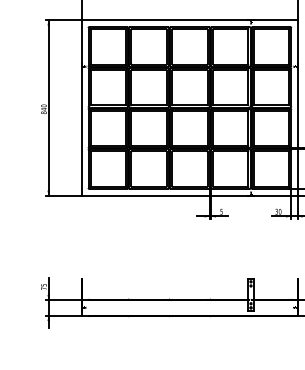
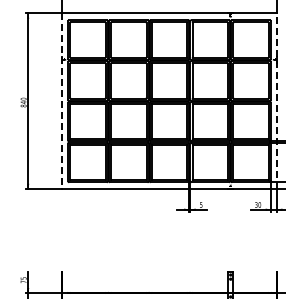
line: (82, 108) -> (62, 101), solid -> dashed
line: (297, 108) -> (277, 101), solid -> dashed

